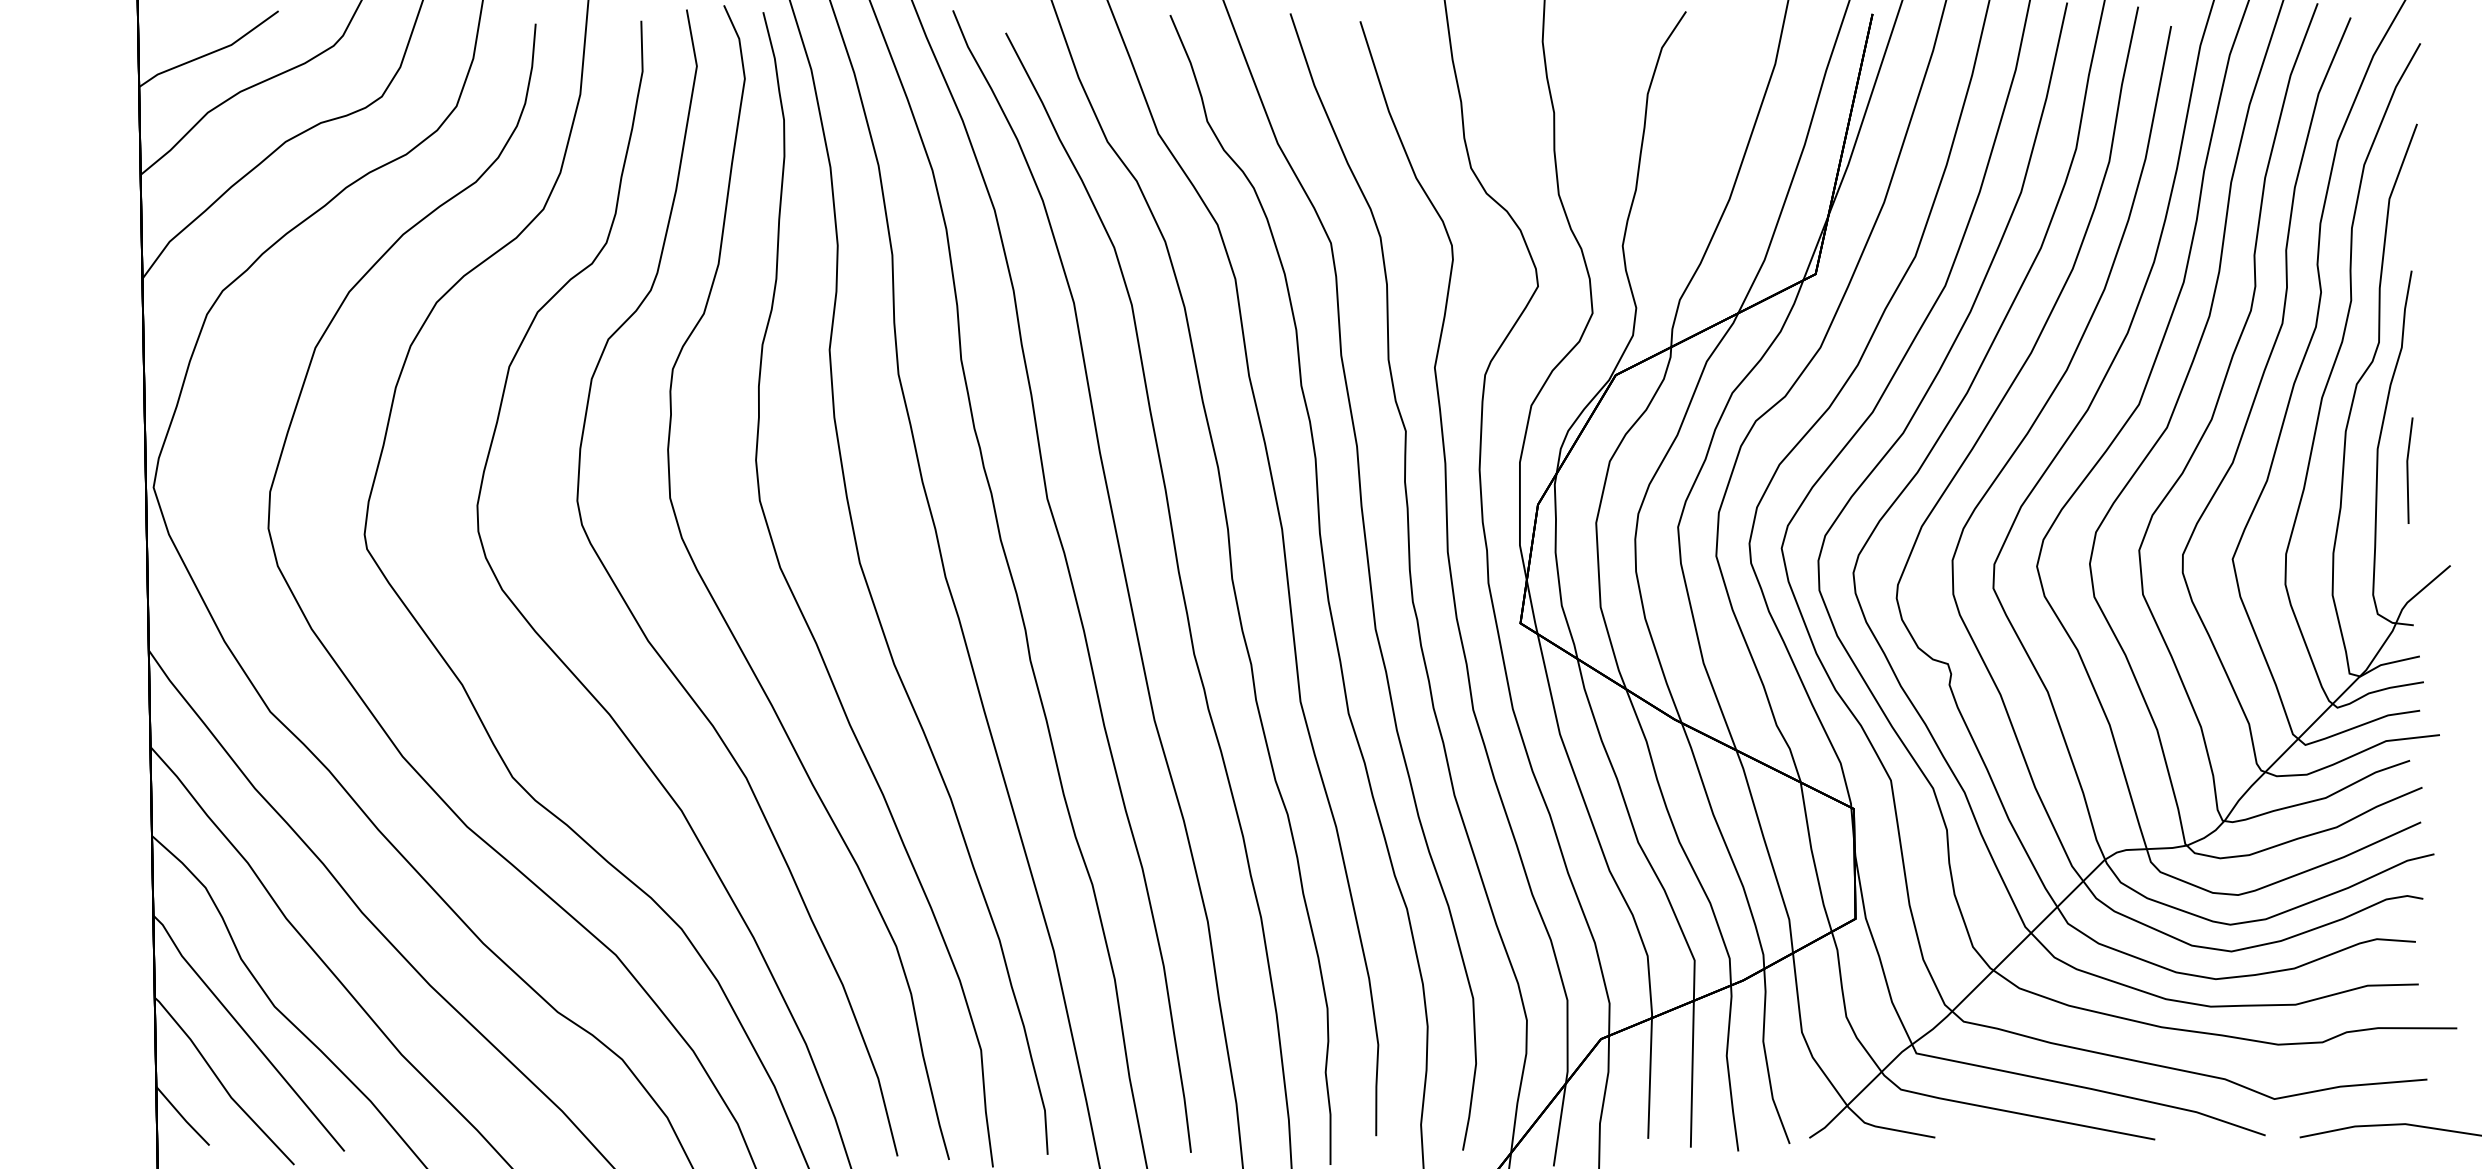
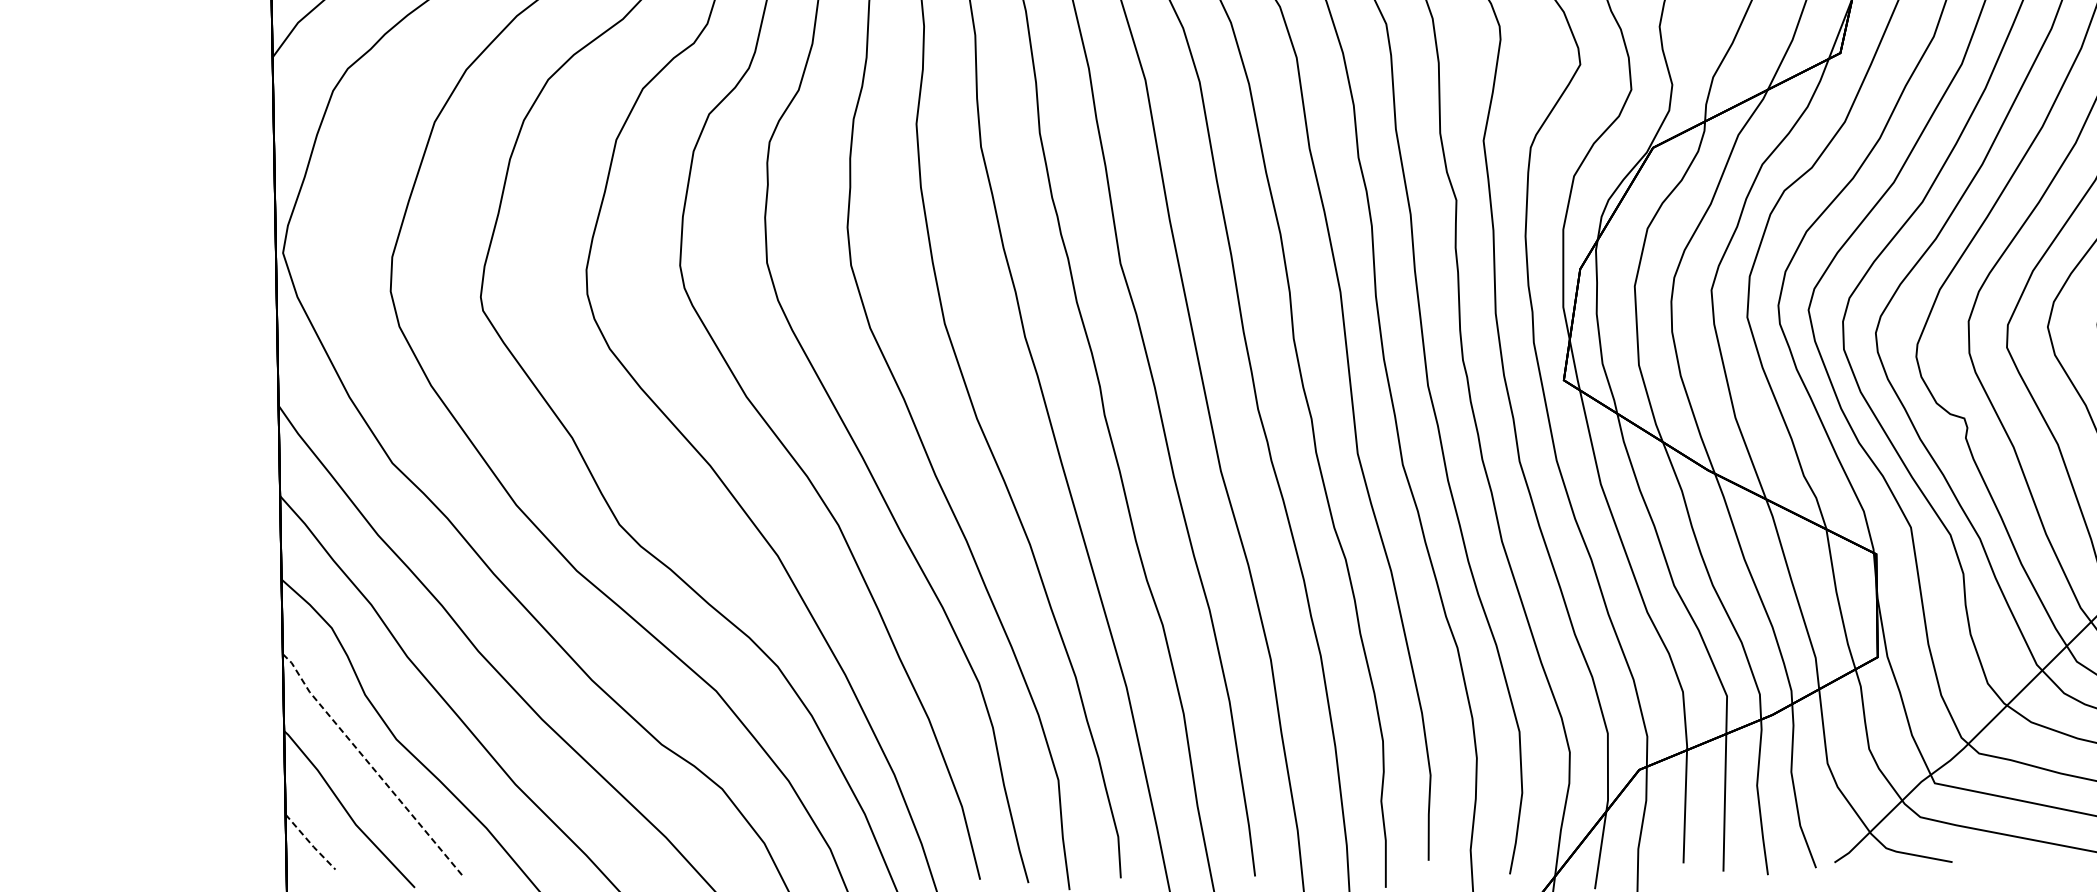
line: (246, 1033) -> (370, 764), solid -> dashed
line: (182, 1117) -> (310, 843), solid -> dashed

